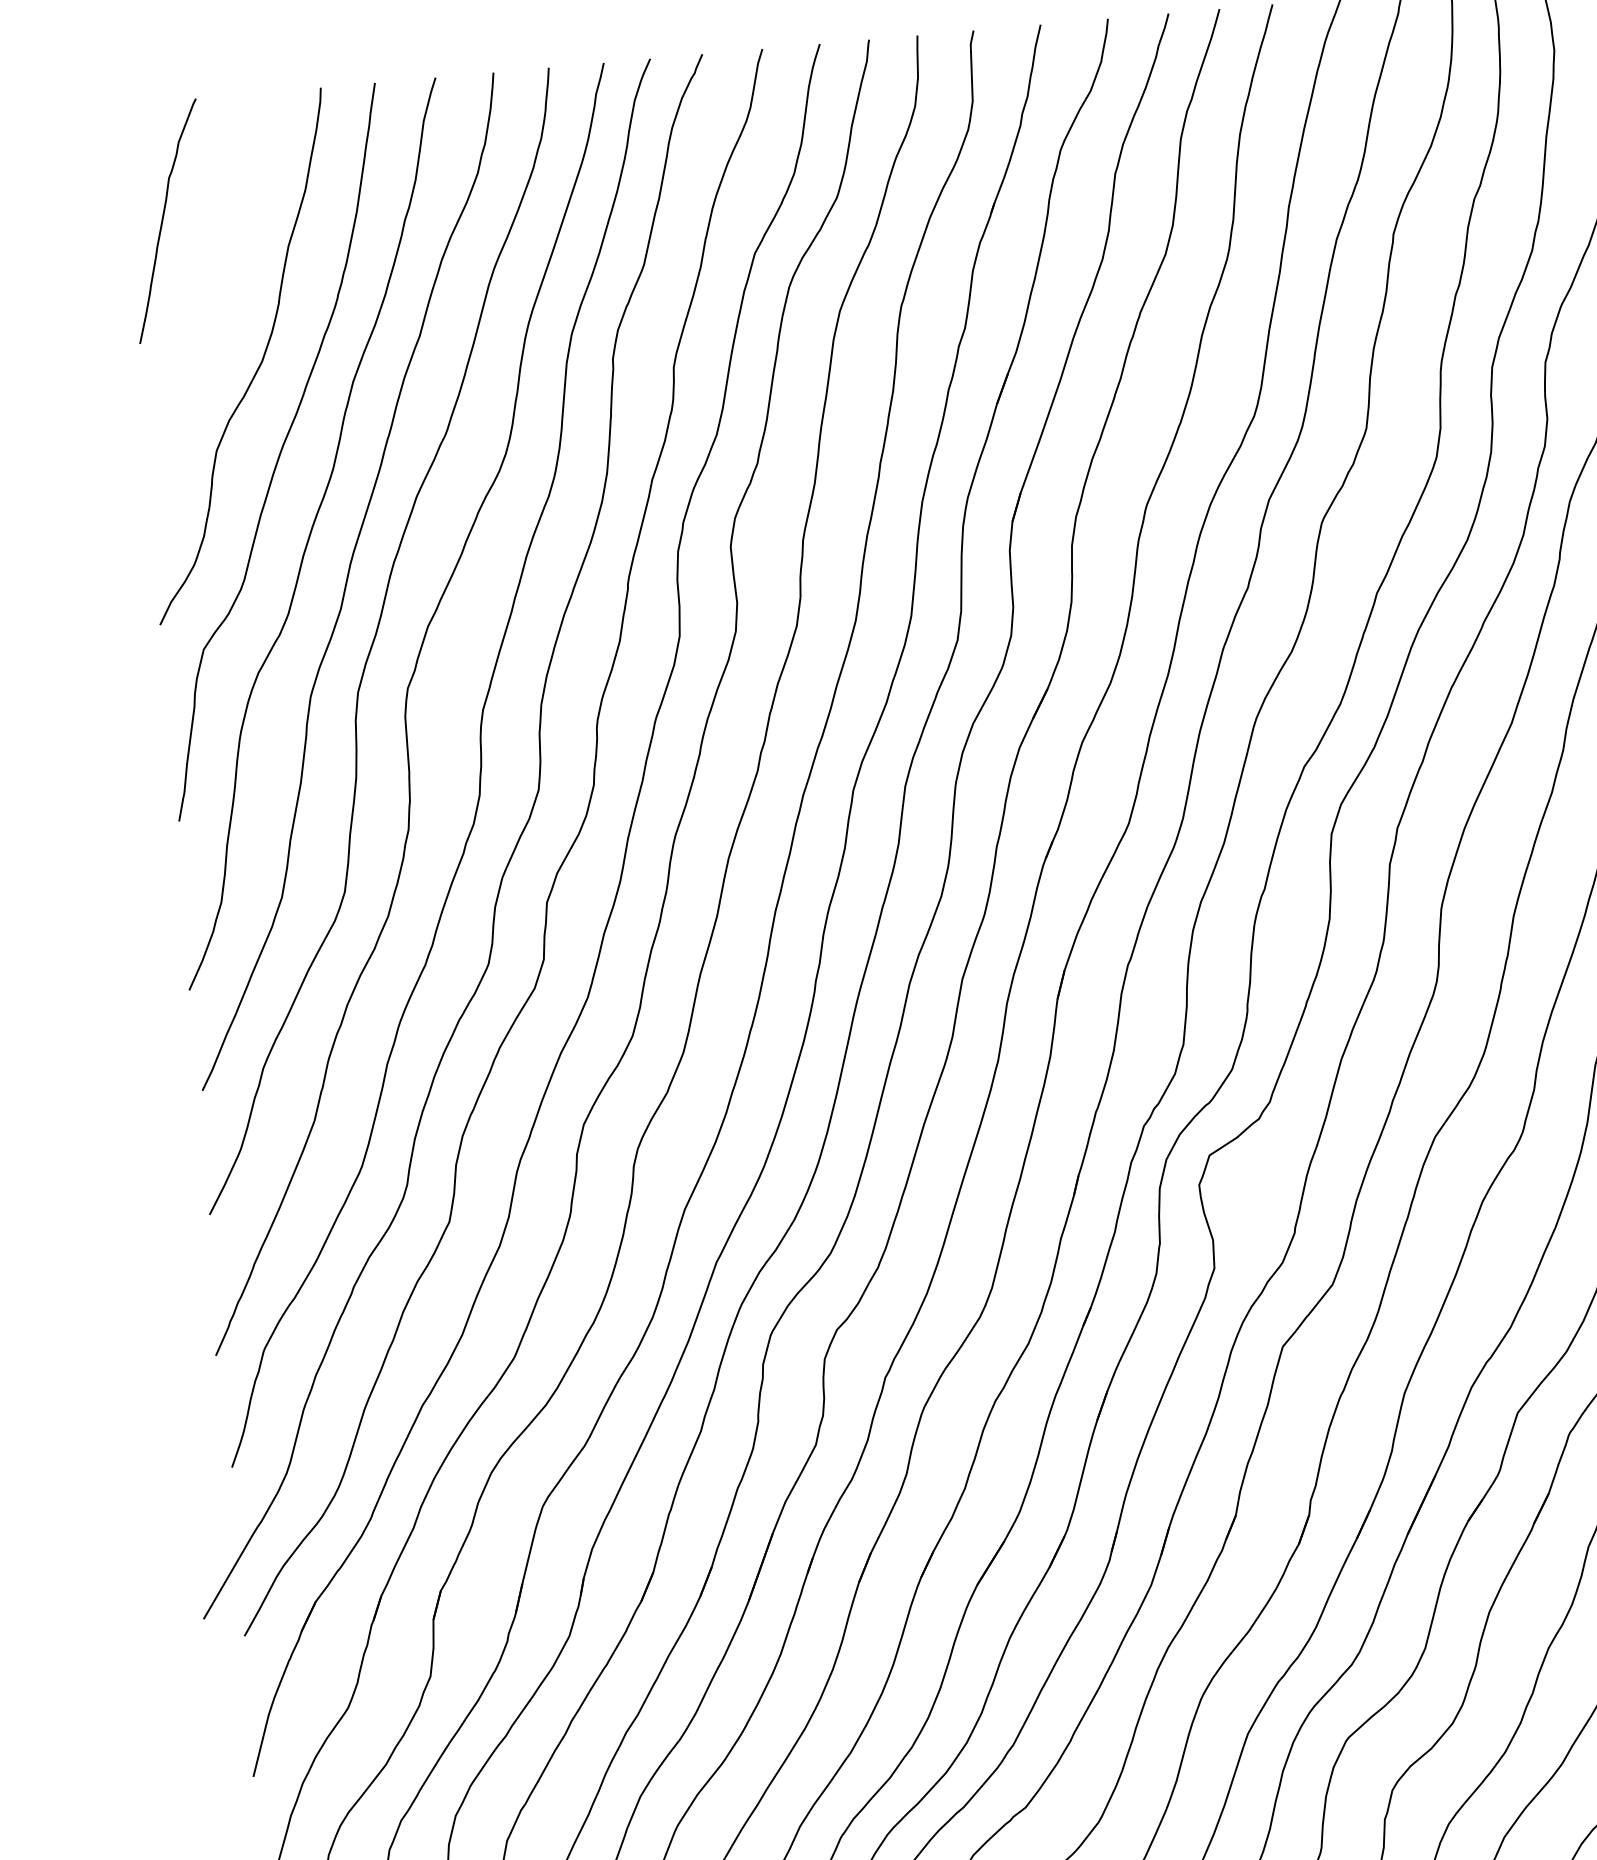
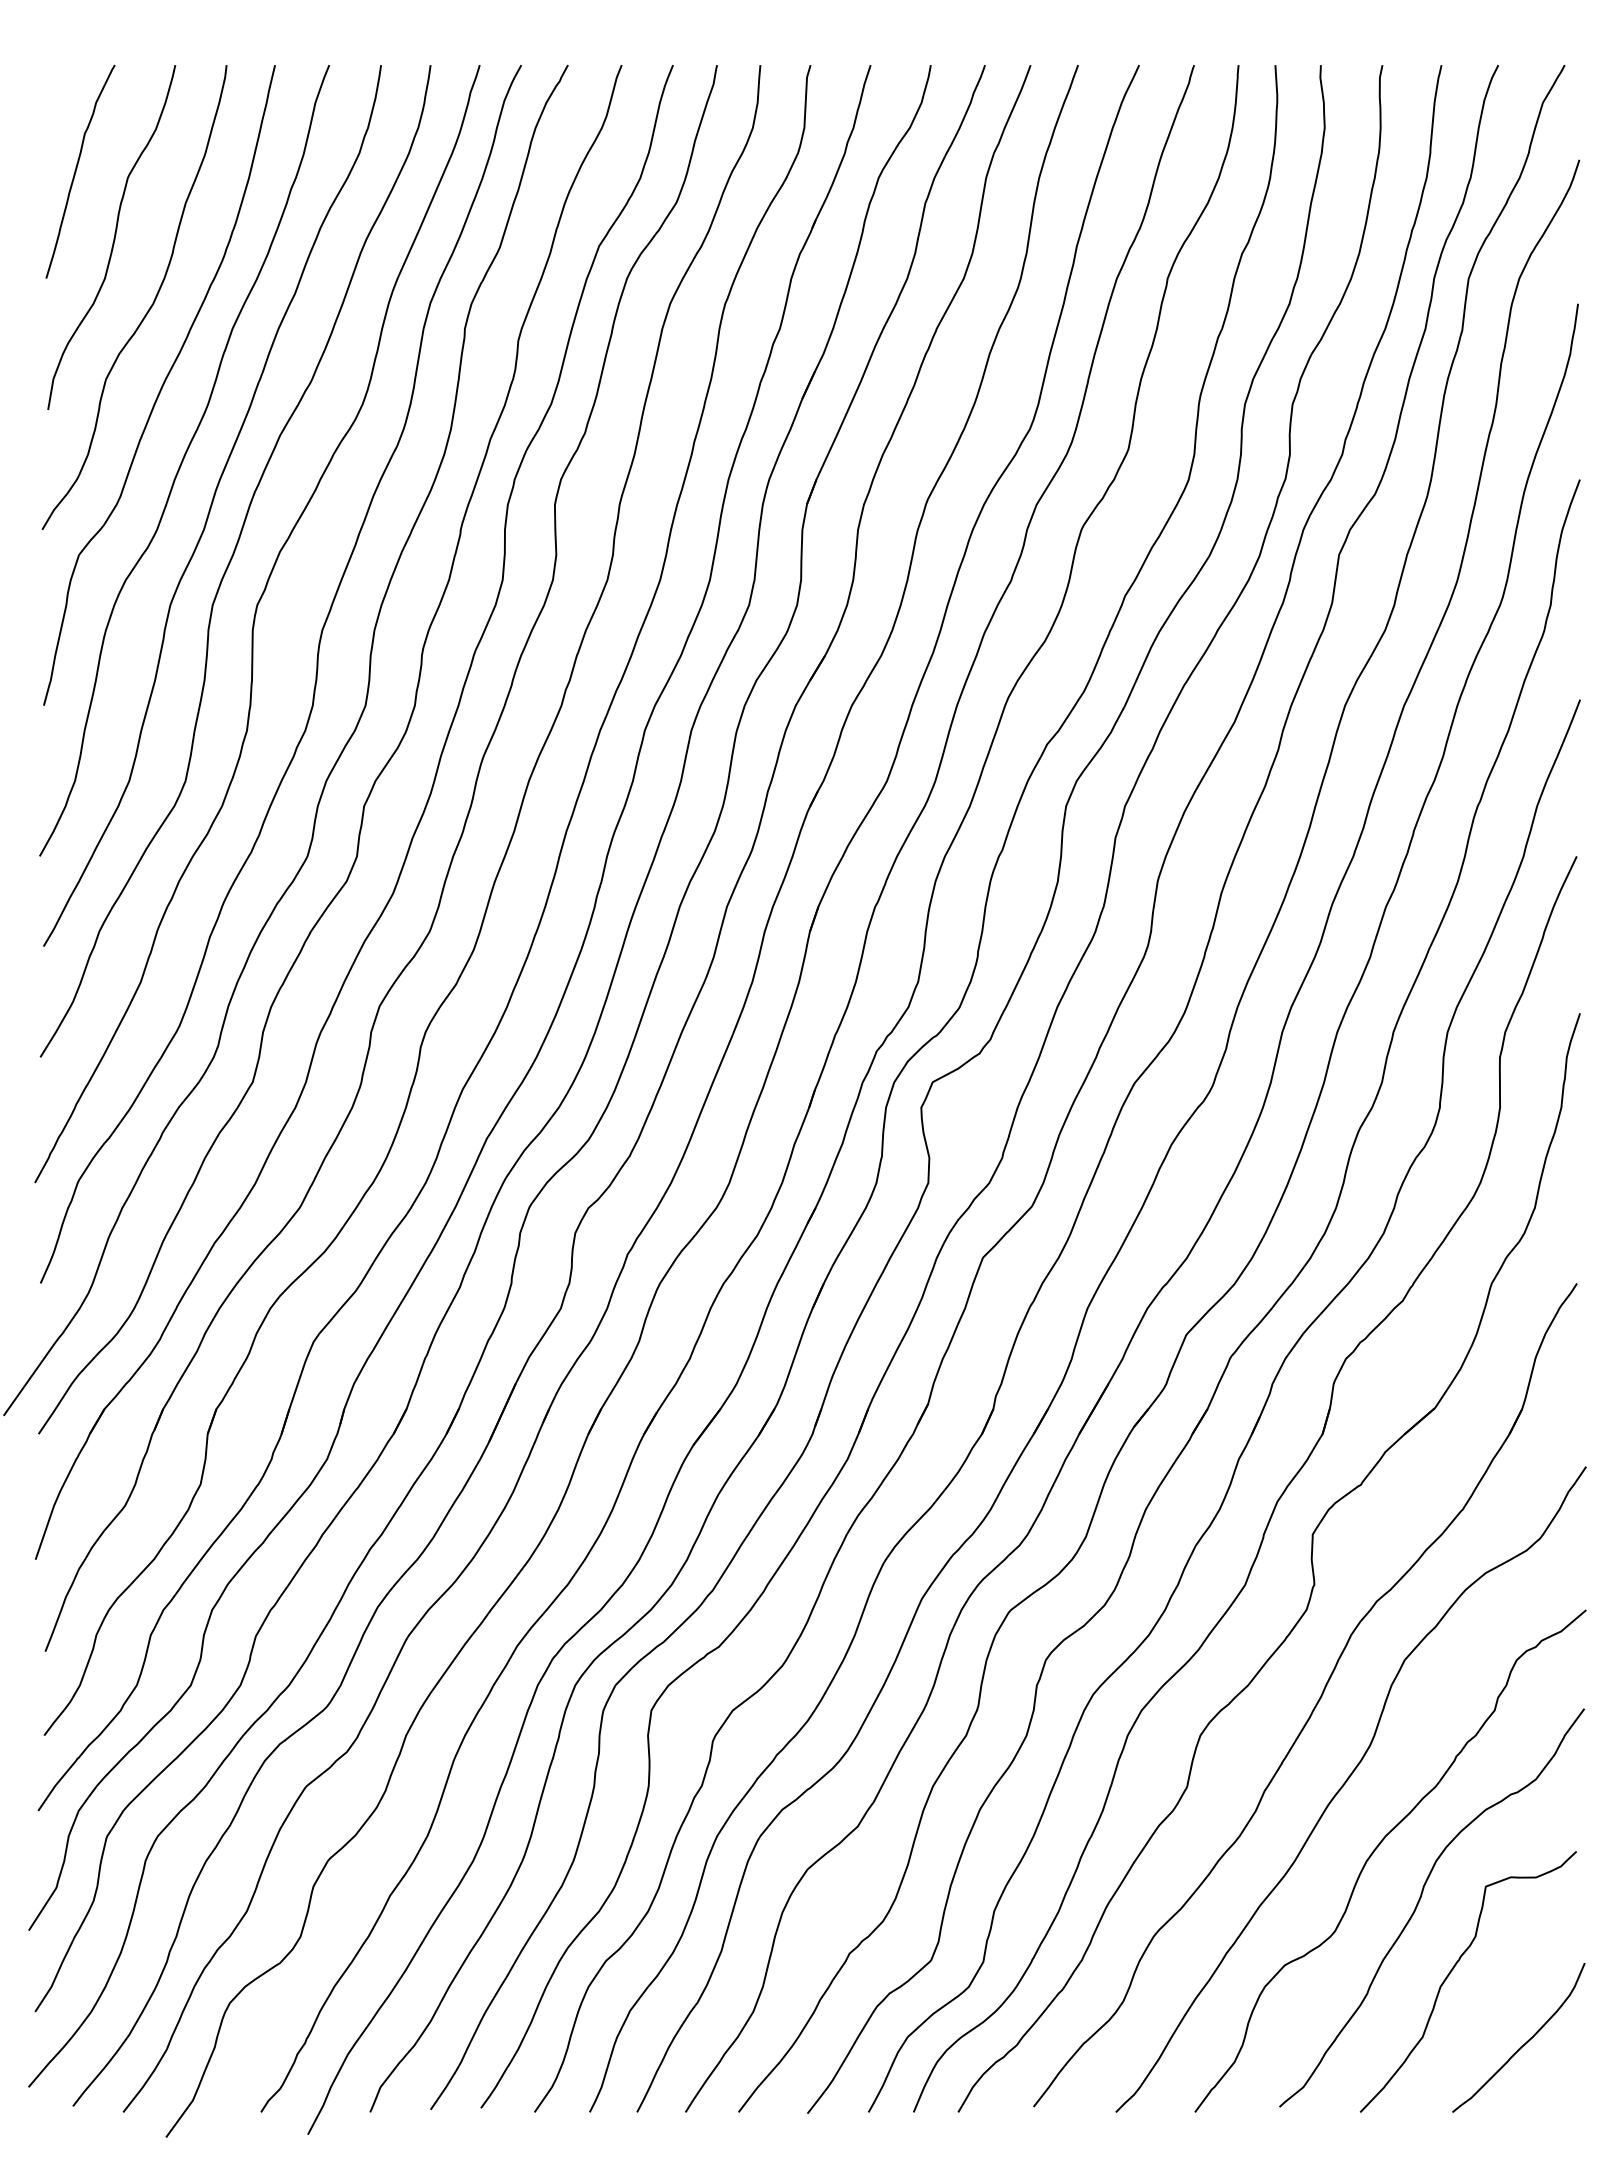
curve: (211, 291) -> (113, 237), added

